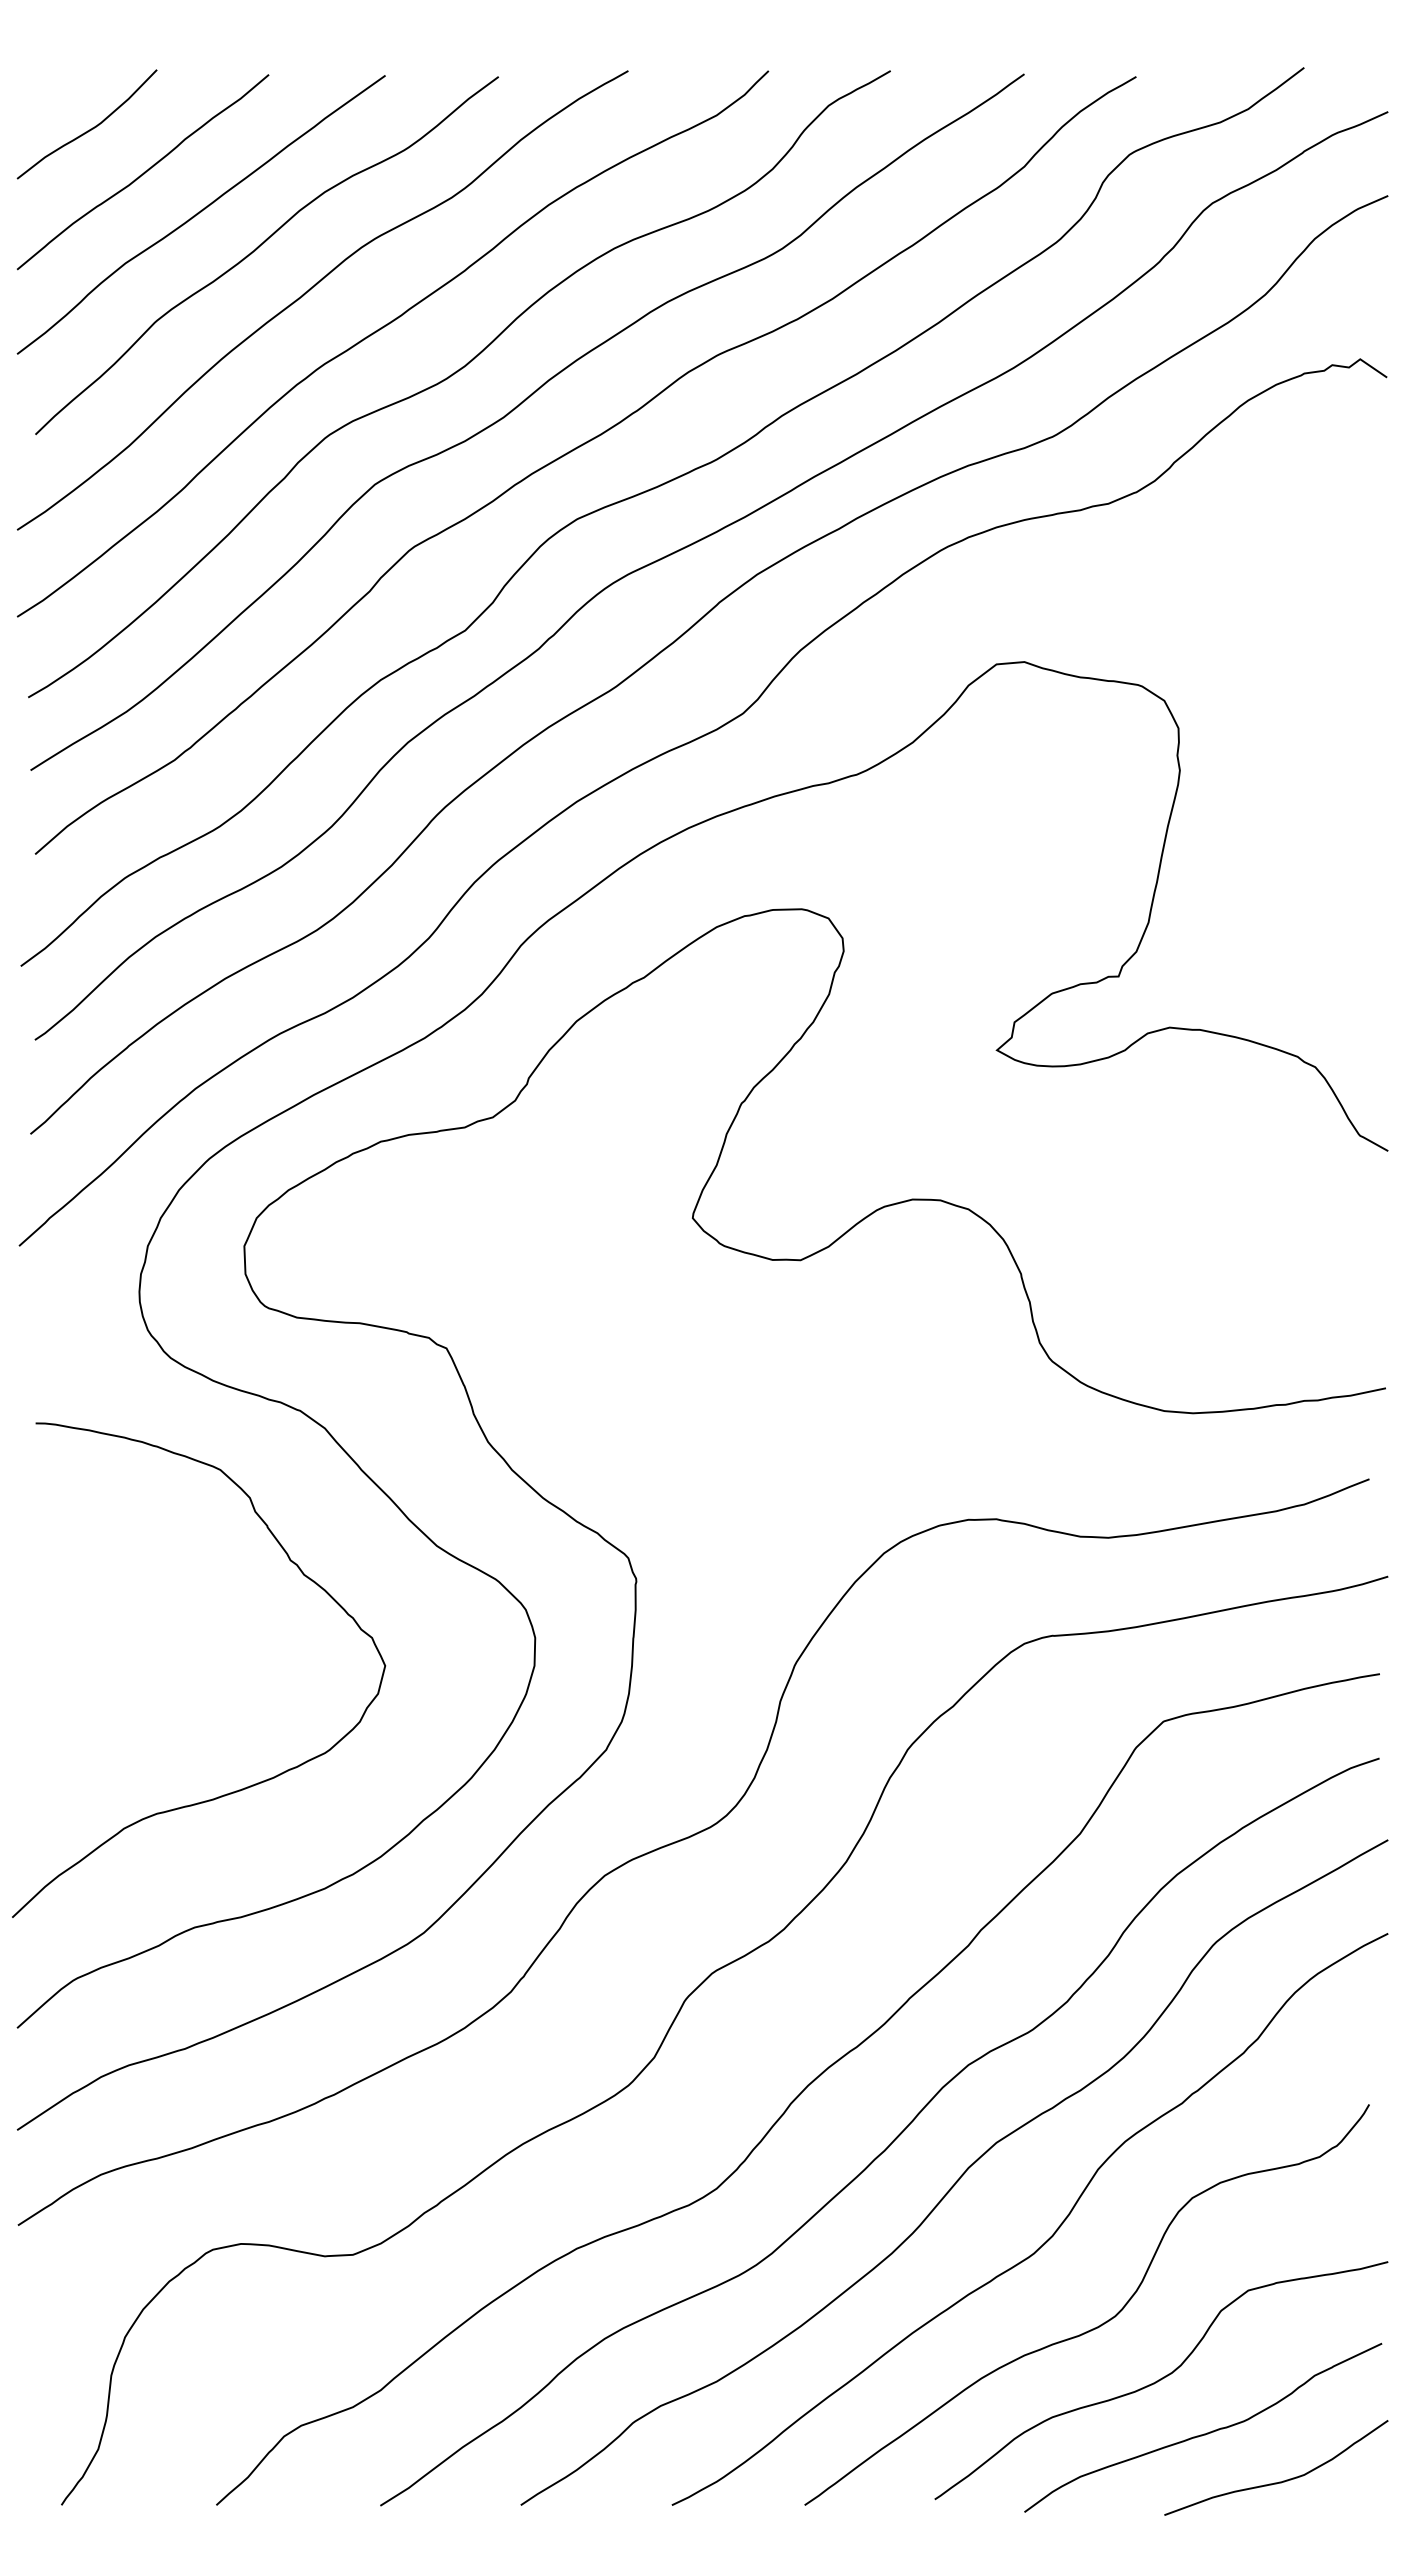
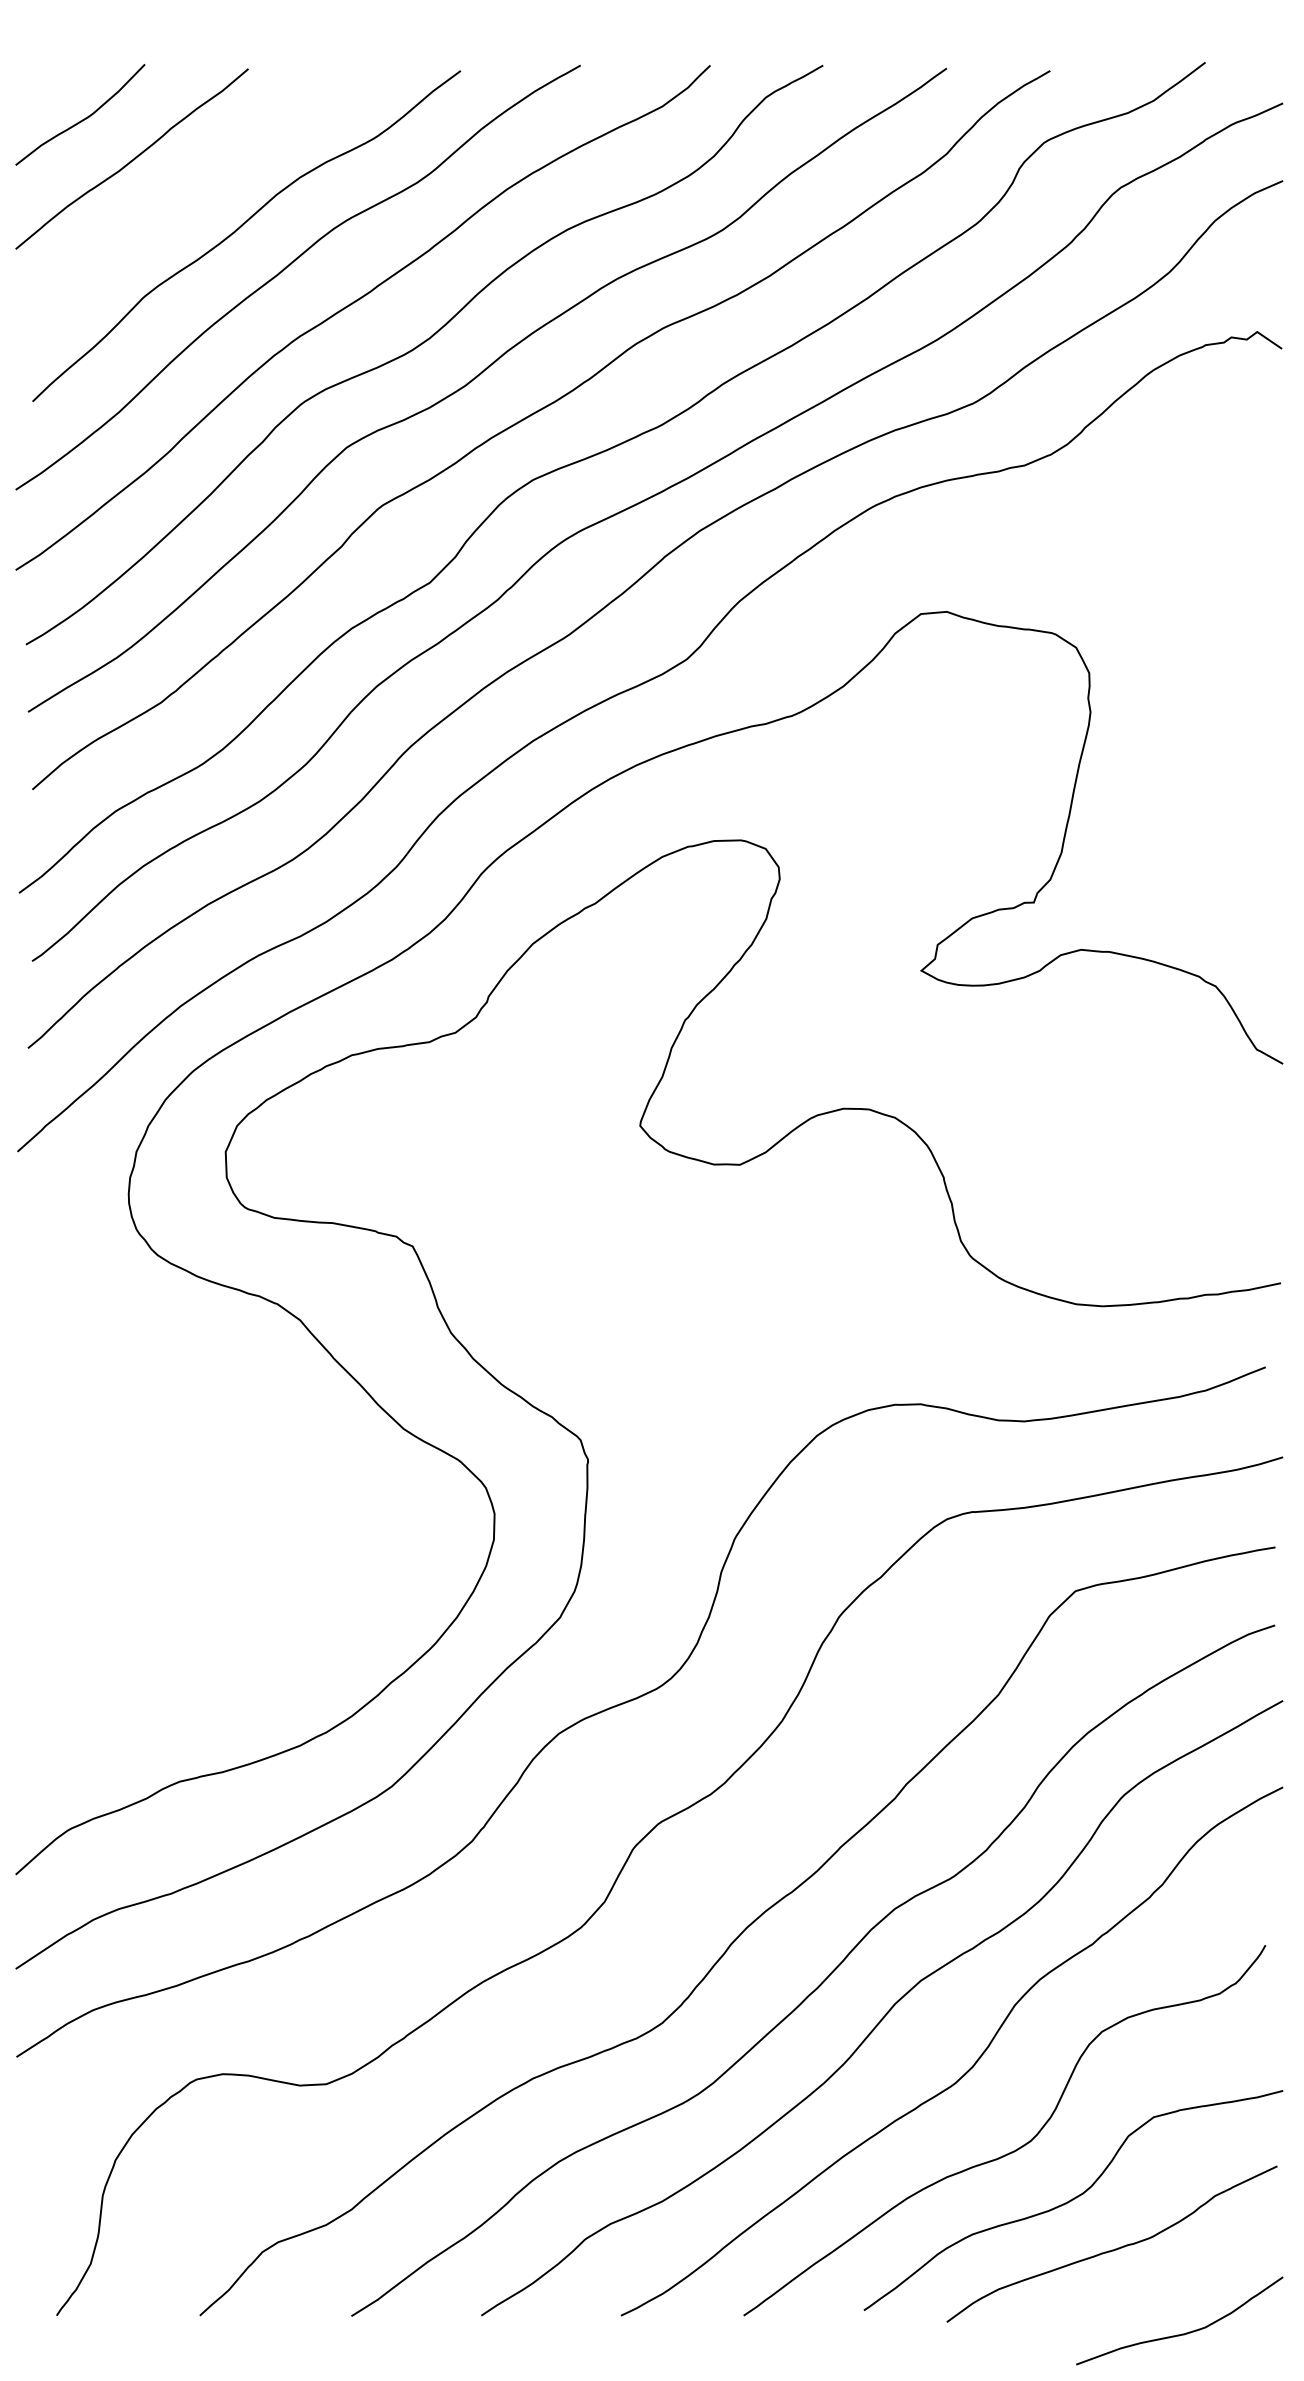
curve: (199, 213) -> (184, 197), removed
curve: (241, 1788) -> (223, 1653), removed
curve: (1279, 2481) -> (1182, 2333), moved

